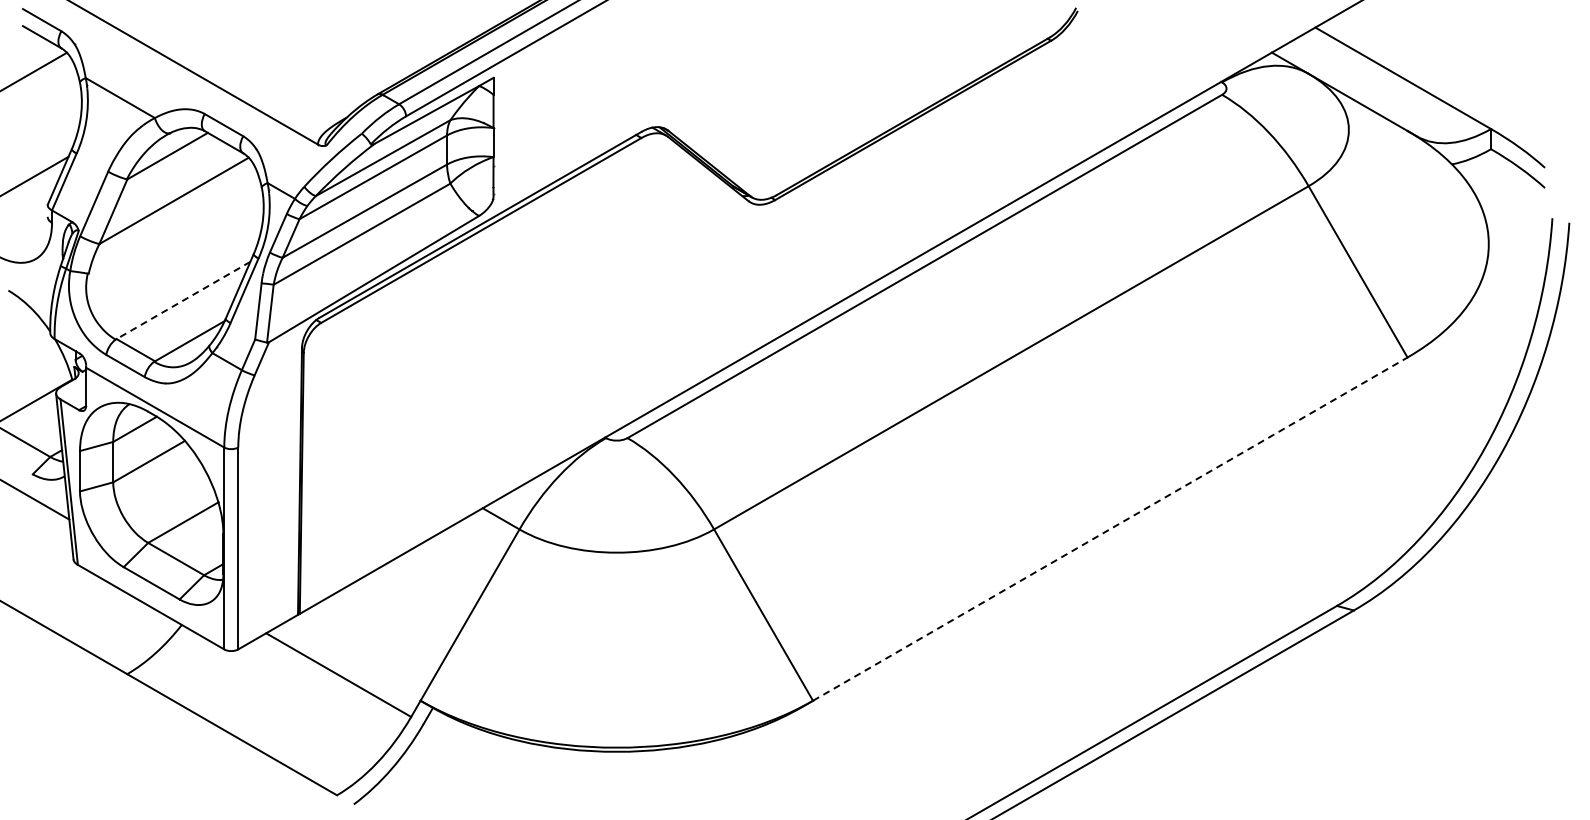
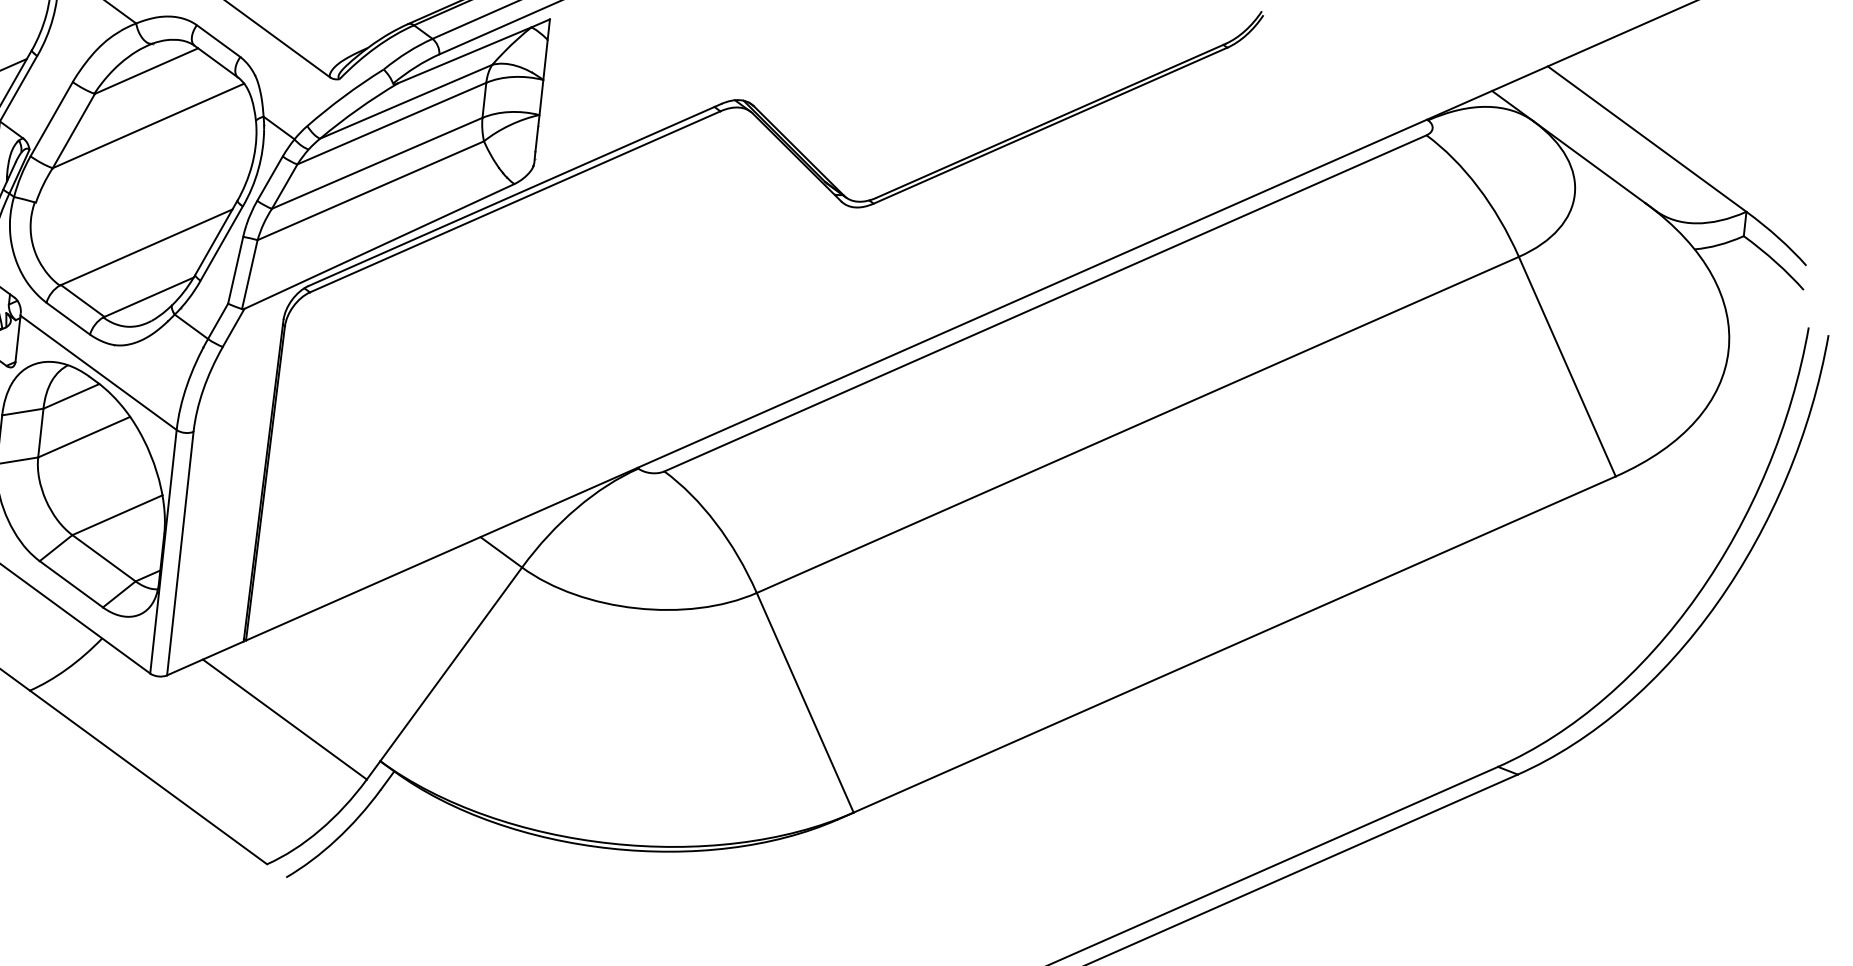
line: (183, 300) -> (146, 247), dashed -> solid
line: (1110, 528) -> (1235, 643), dashed -> solid

